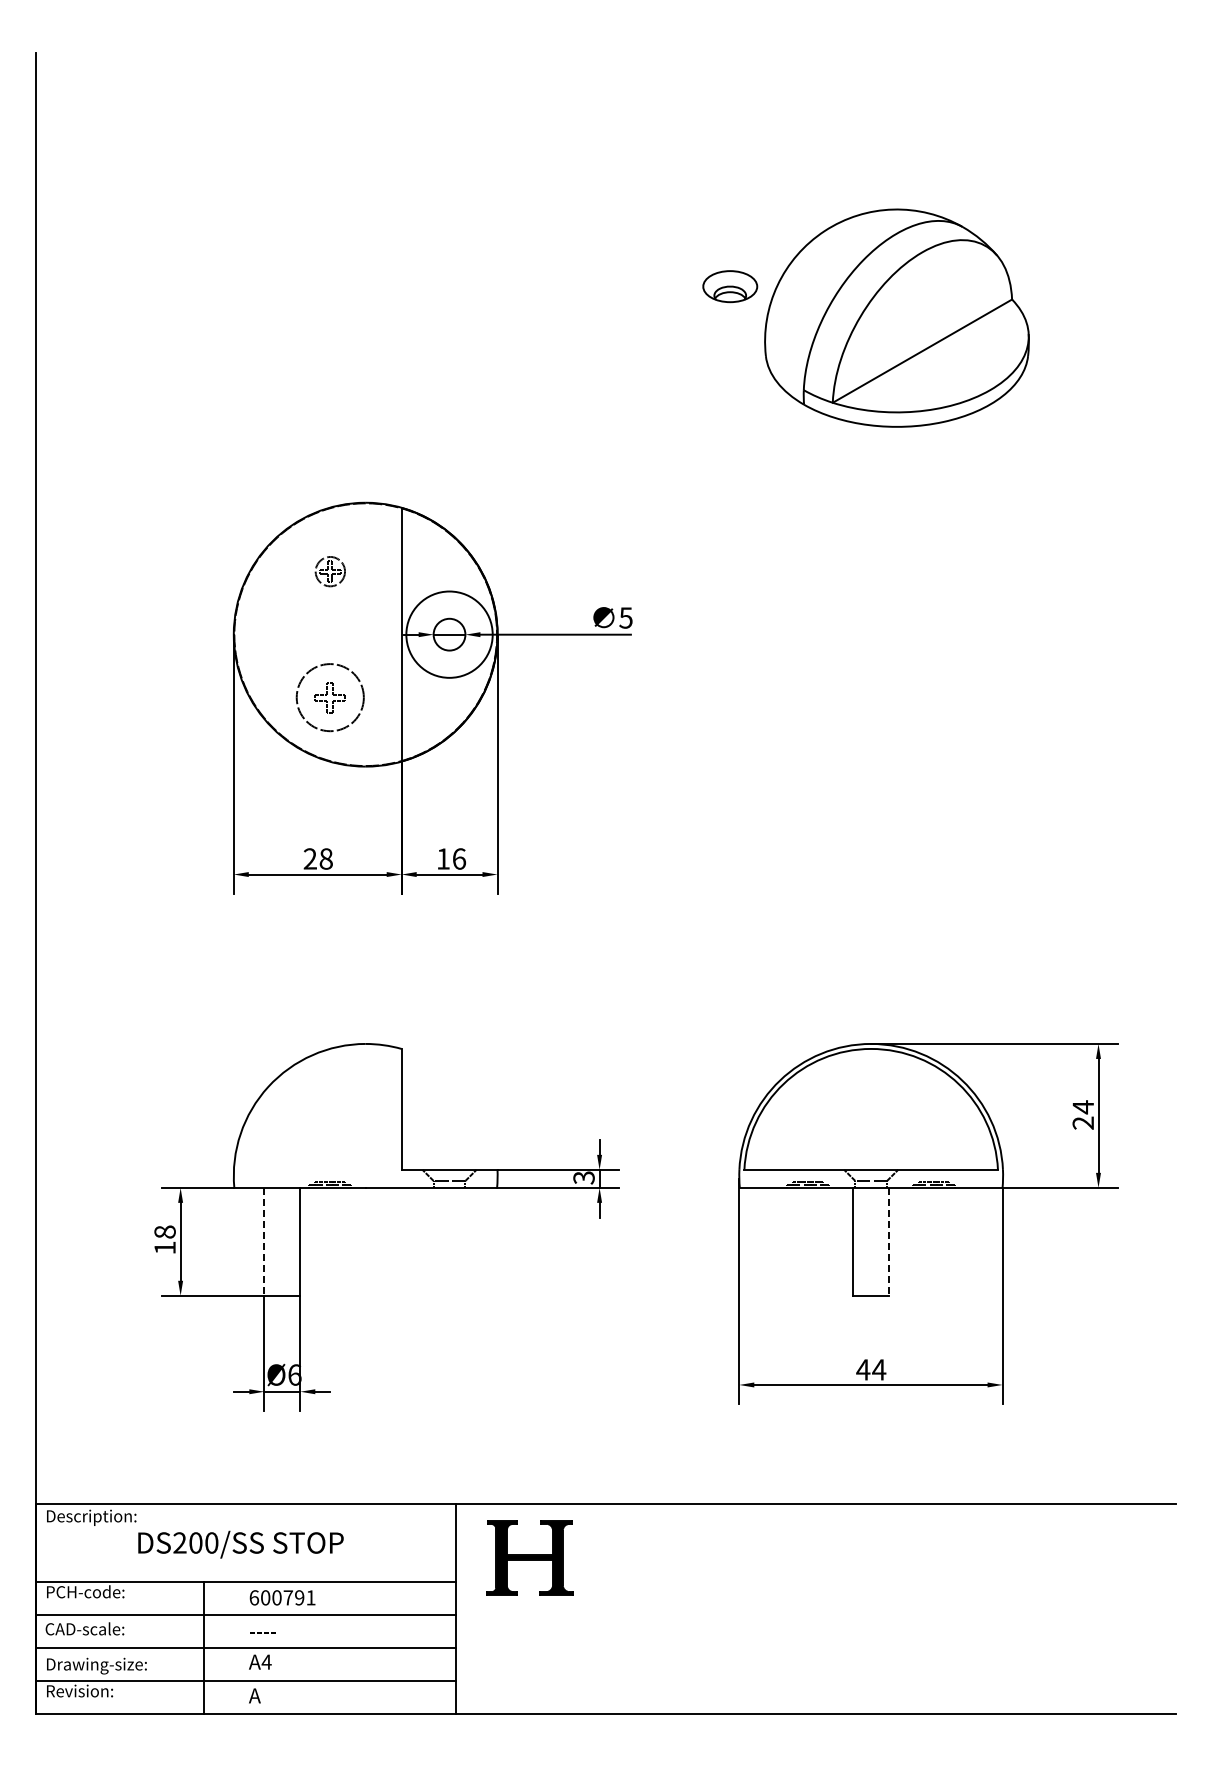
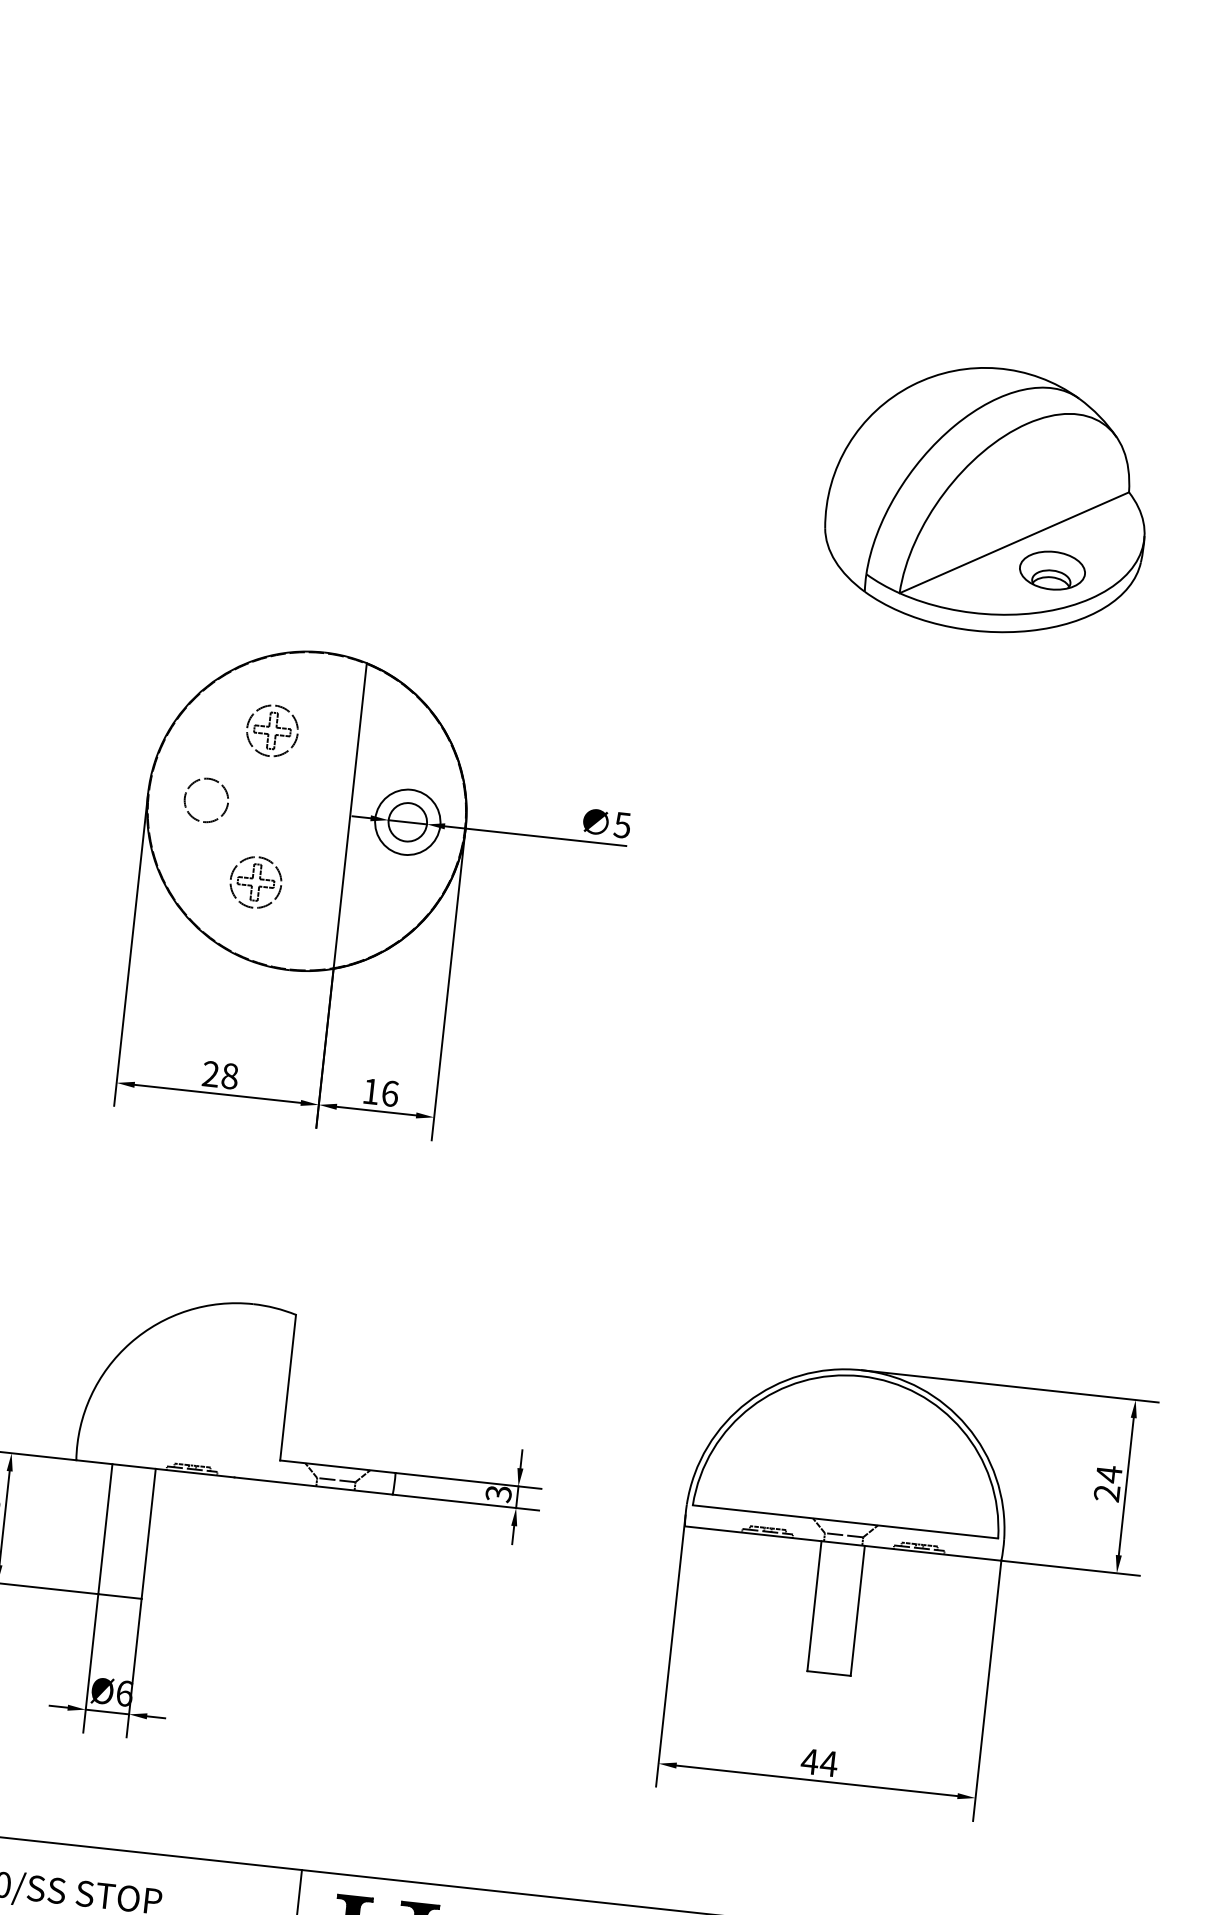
part: (730, 286) -> (1052, 570), moved
part: (330, 571) -> (272, 730), size x1.43
circle: (282, 634) -> (206, 800), added
circle: (449, 634) -> (407, 822), size x0.62
circle: (330, 697) -> (256, 882), size x0.62
line: (264, 1241) -> (105, 1528), dashed -> solid
line: (889, 1241) -> (858, 1610), dashed -> solid

